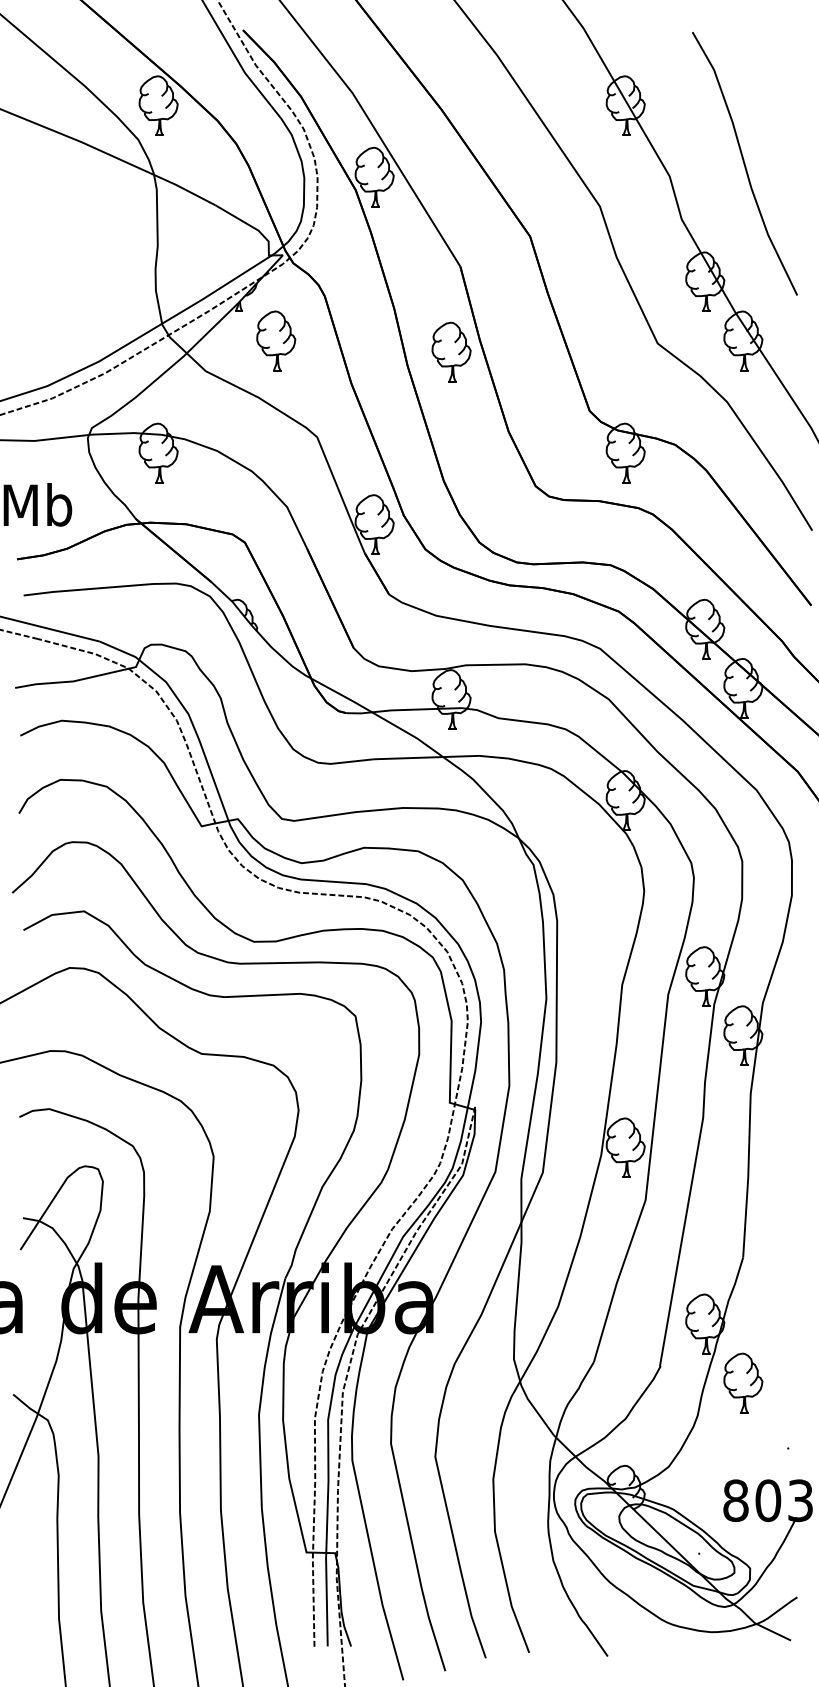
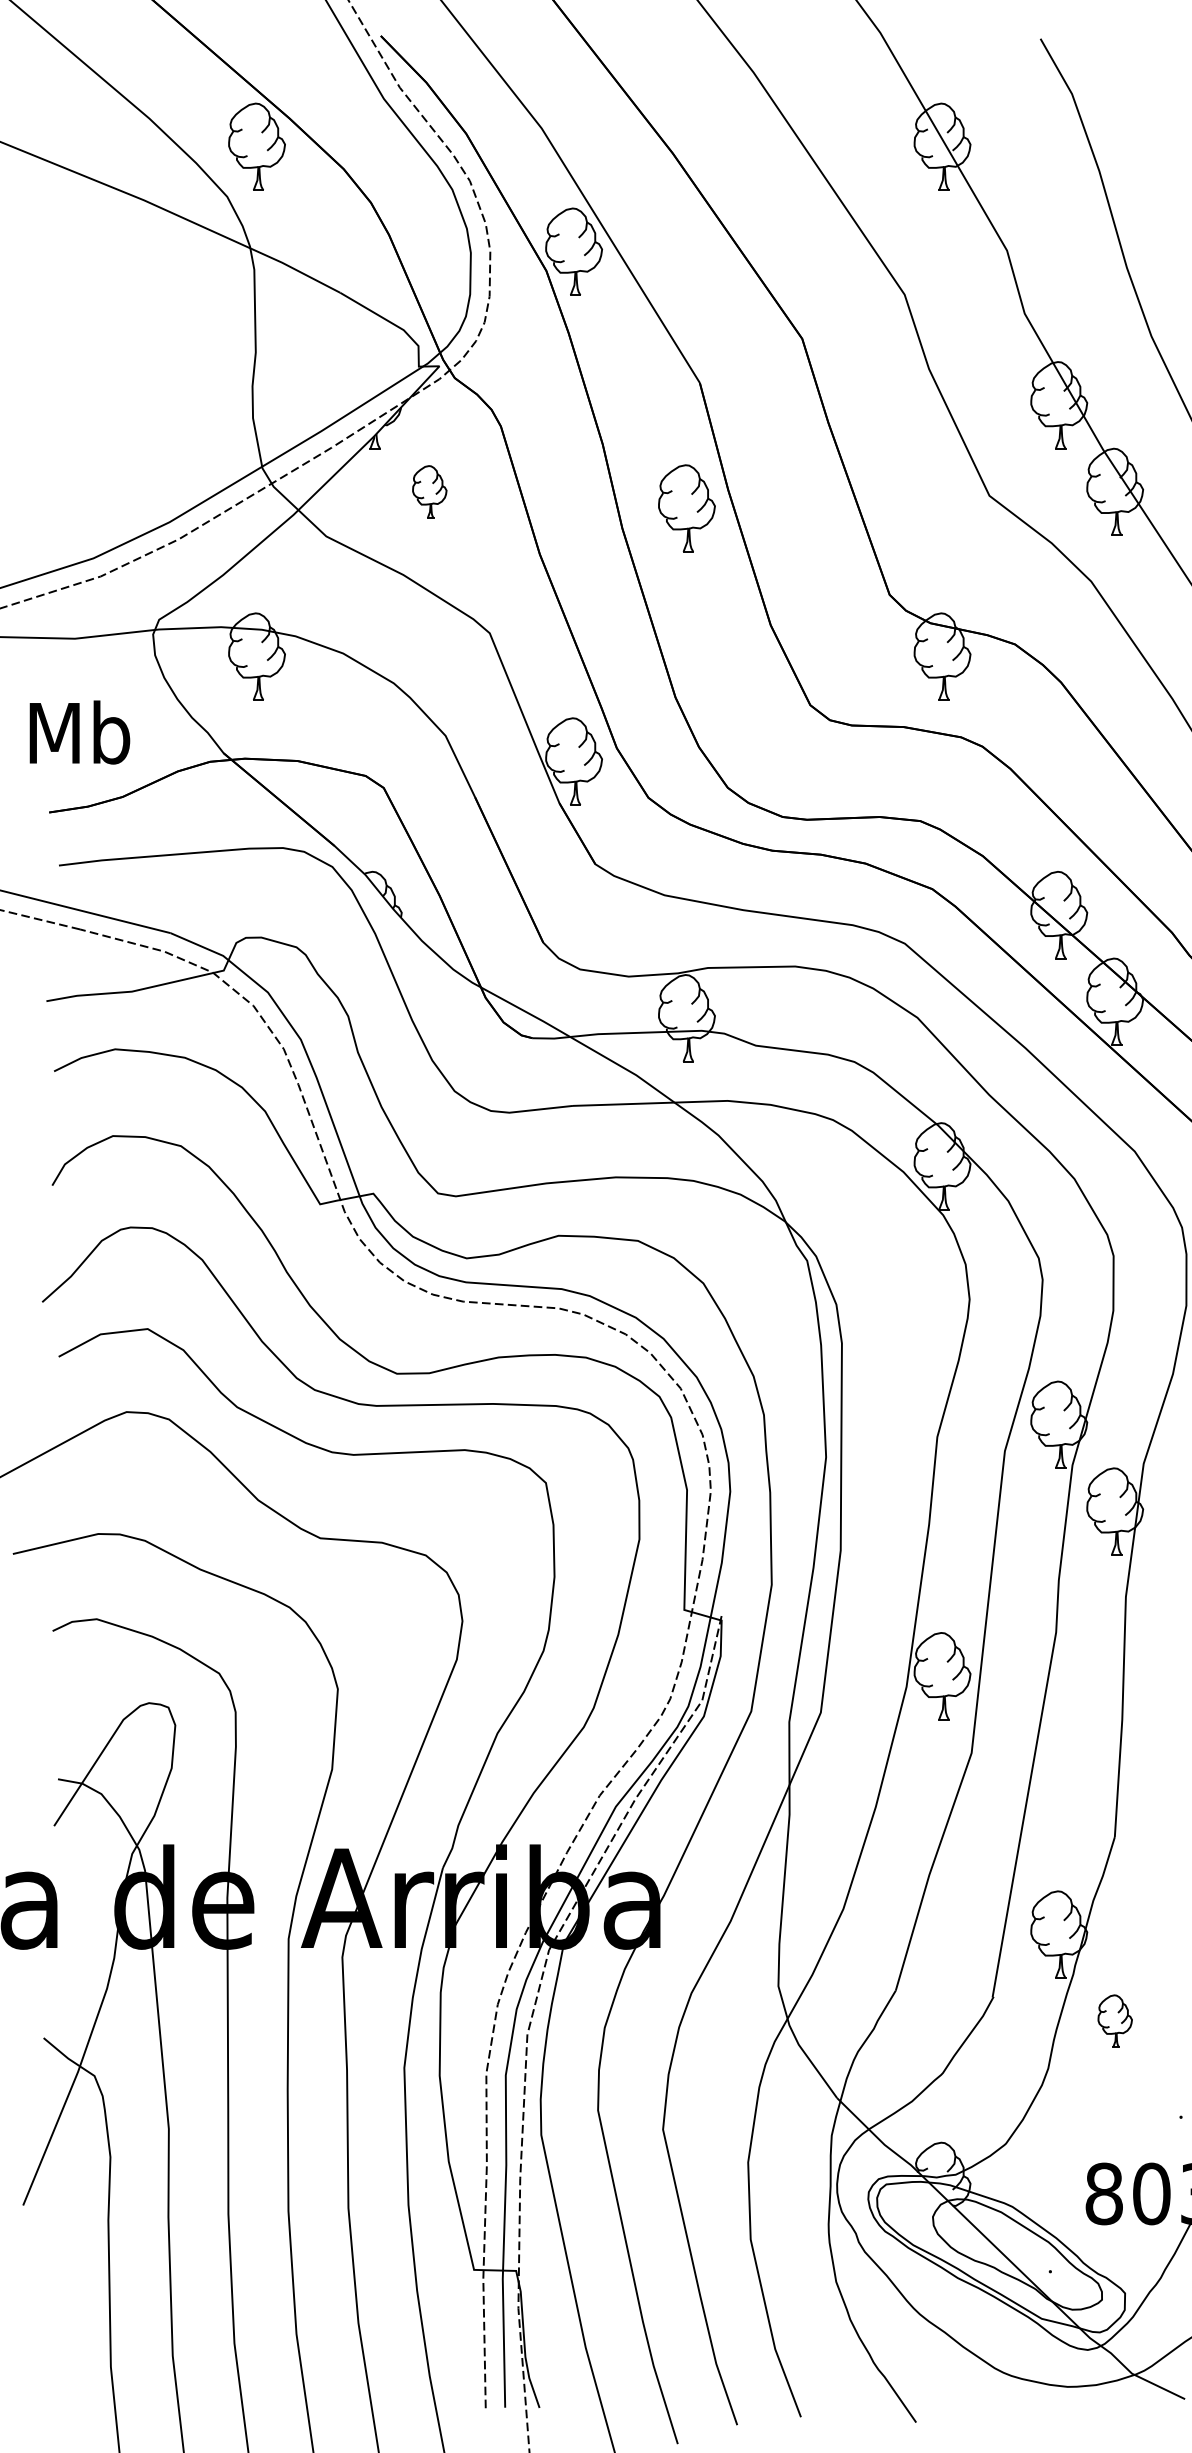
part: (276, 340) -> (430, 491), size x0.6
part: (743, 1382) -> (1115, 2020), size x0.6

